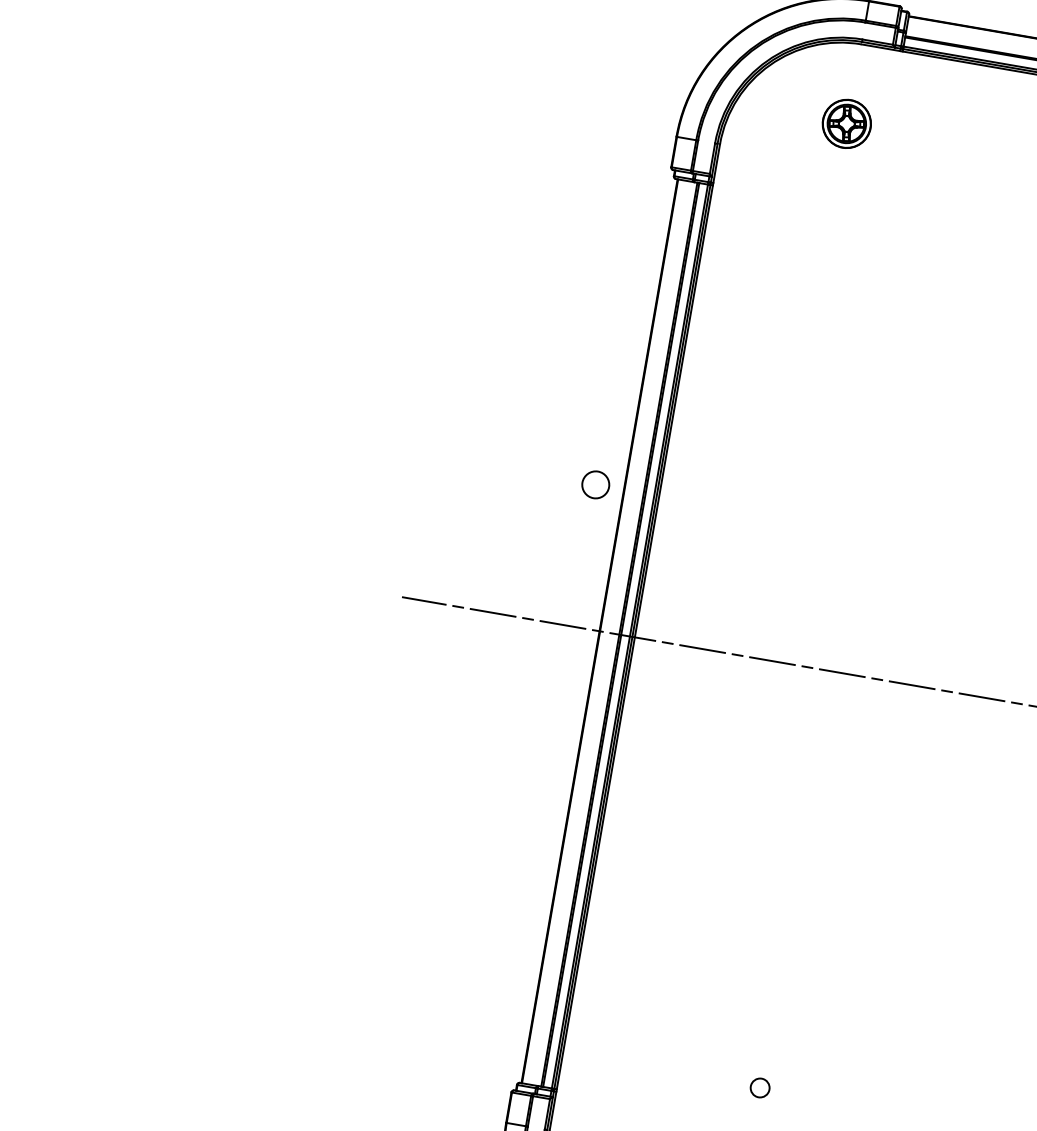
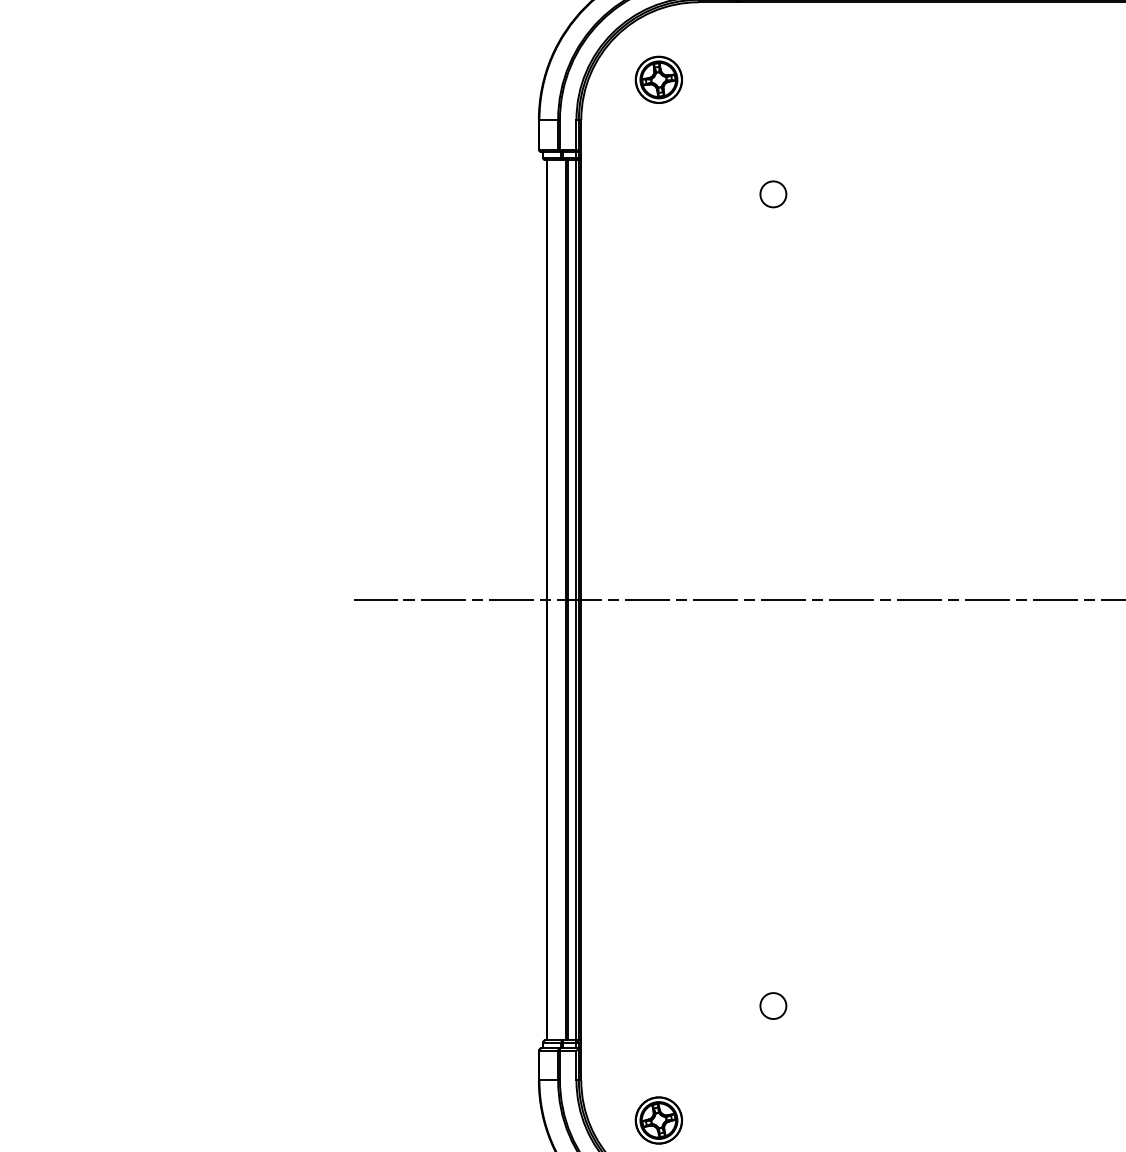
part: (846, 123) -> (658, 79), moved
circle: (595, 485) -> (773, 194), moved
circle: (760, 1087) -> (773, 1005), size x1.43

